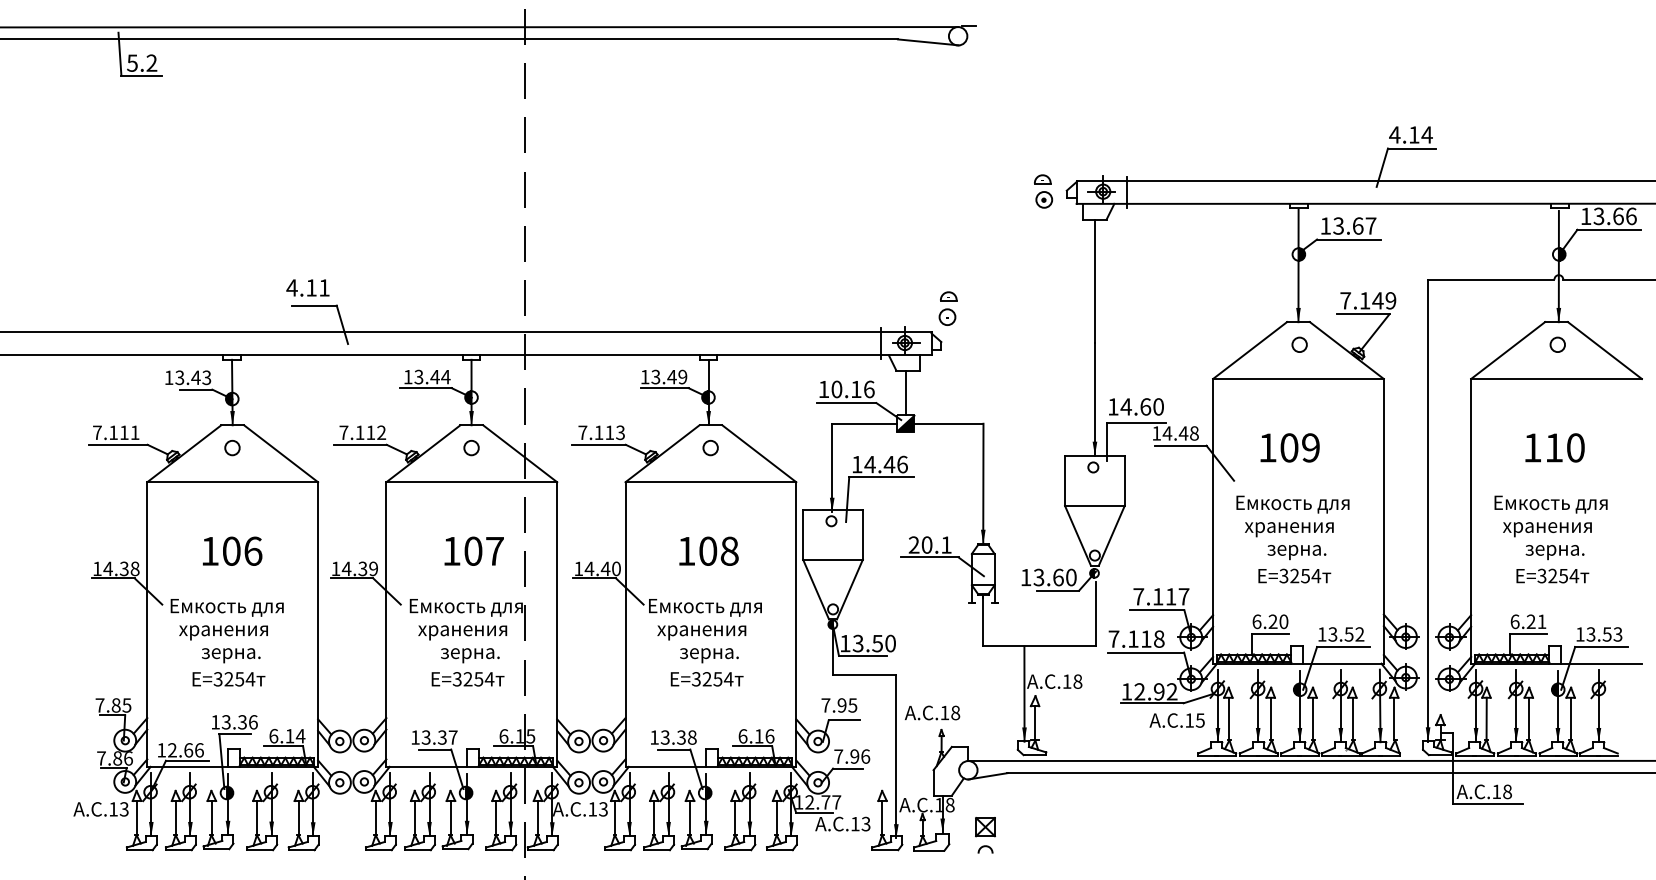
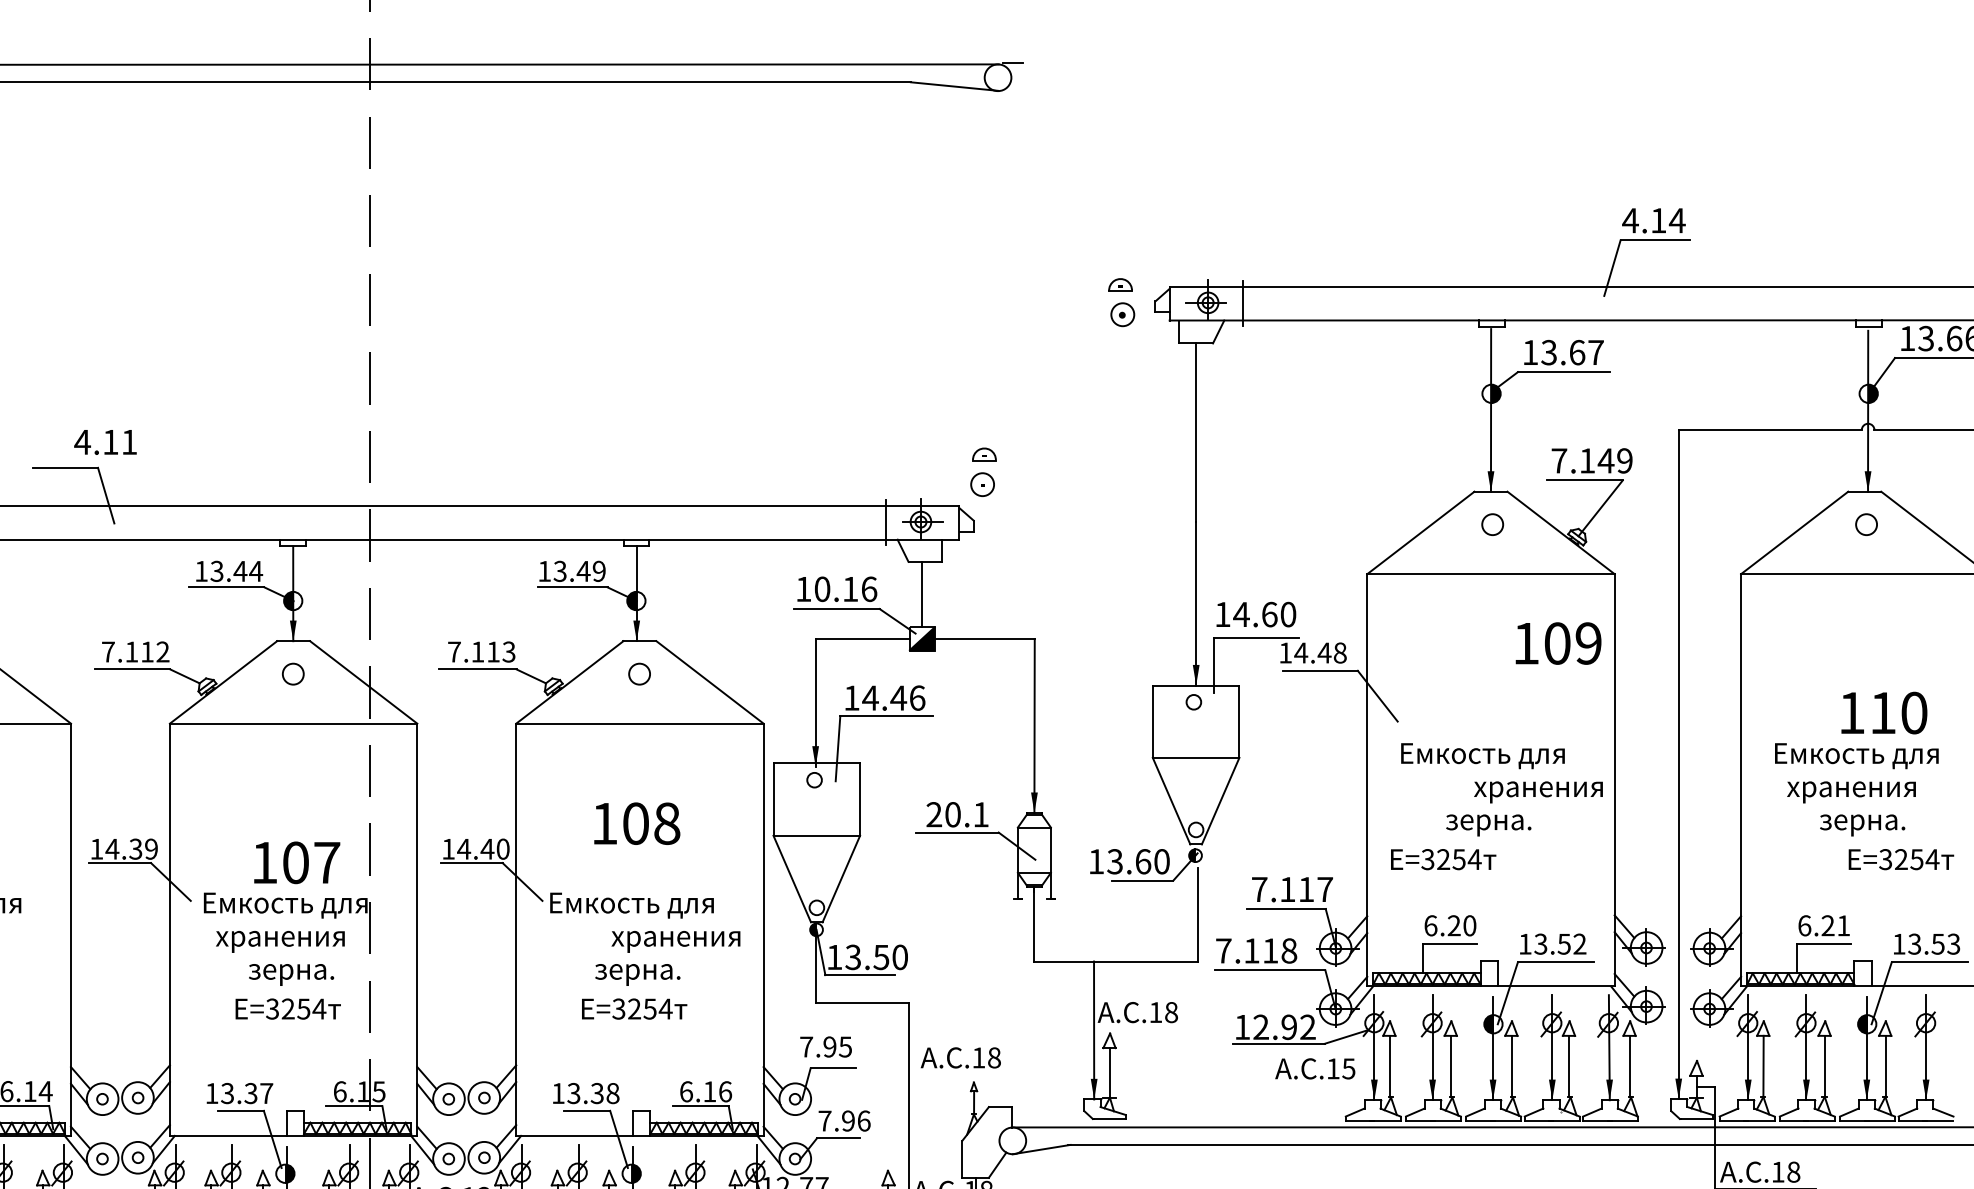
text: (307, 287) -> (104, 441), moved
text: (1289, 447) -> (1557, 642), moved
text: (1554, 447) -> (1883, 712), moved
text: (1289, 529) -> (1538, 792), moved
text: (473, 550) -> (296, 861), moved
text: (1294, 575) -> (1443, 858), moved
text: (1552, 575) -> (1900, 858), moved
text: (701, 632) -> (675, 941), moved

